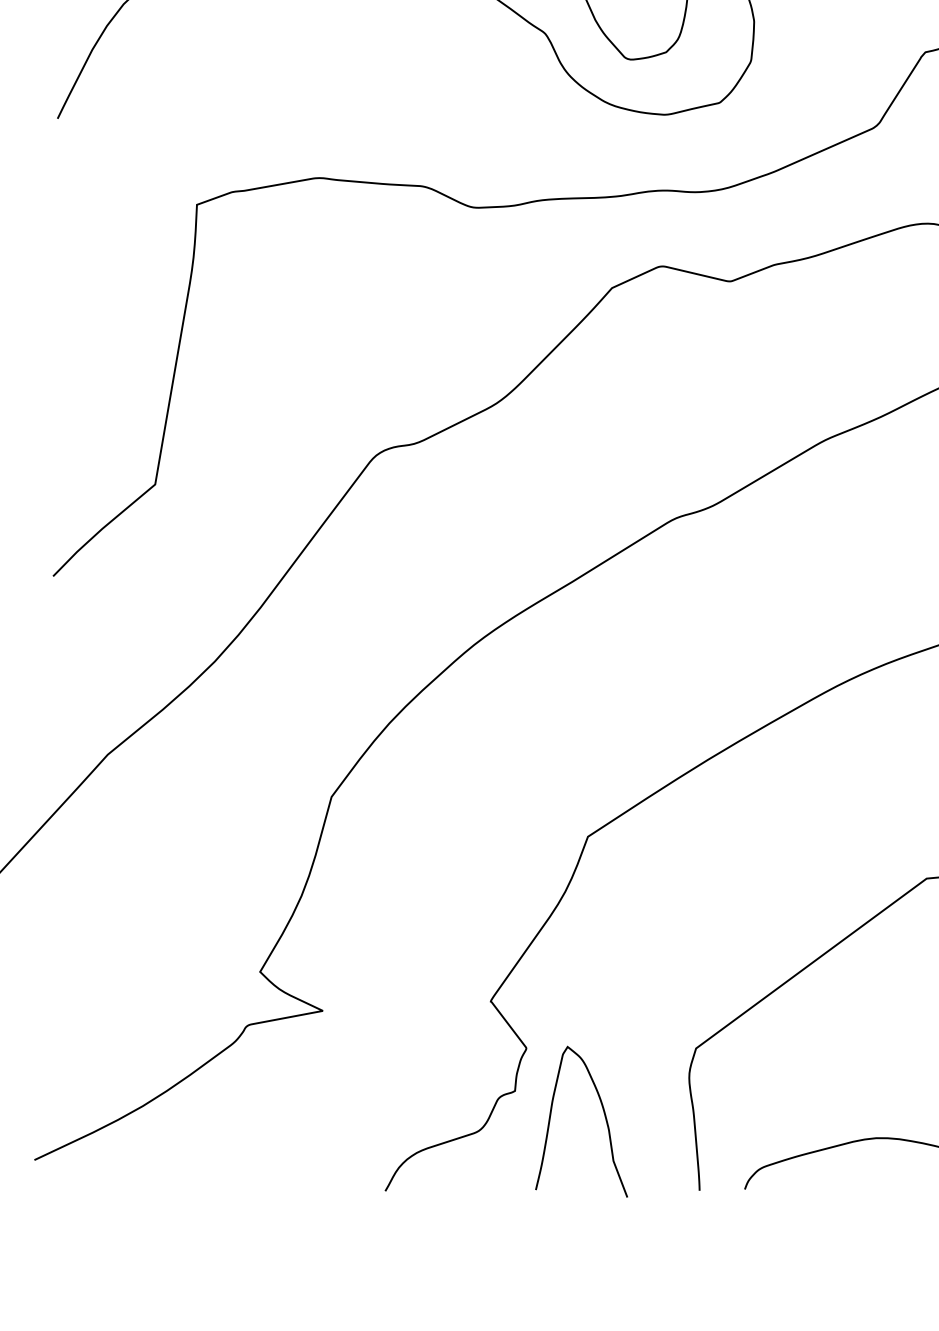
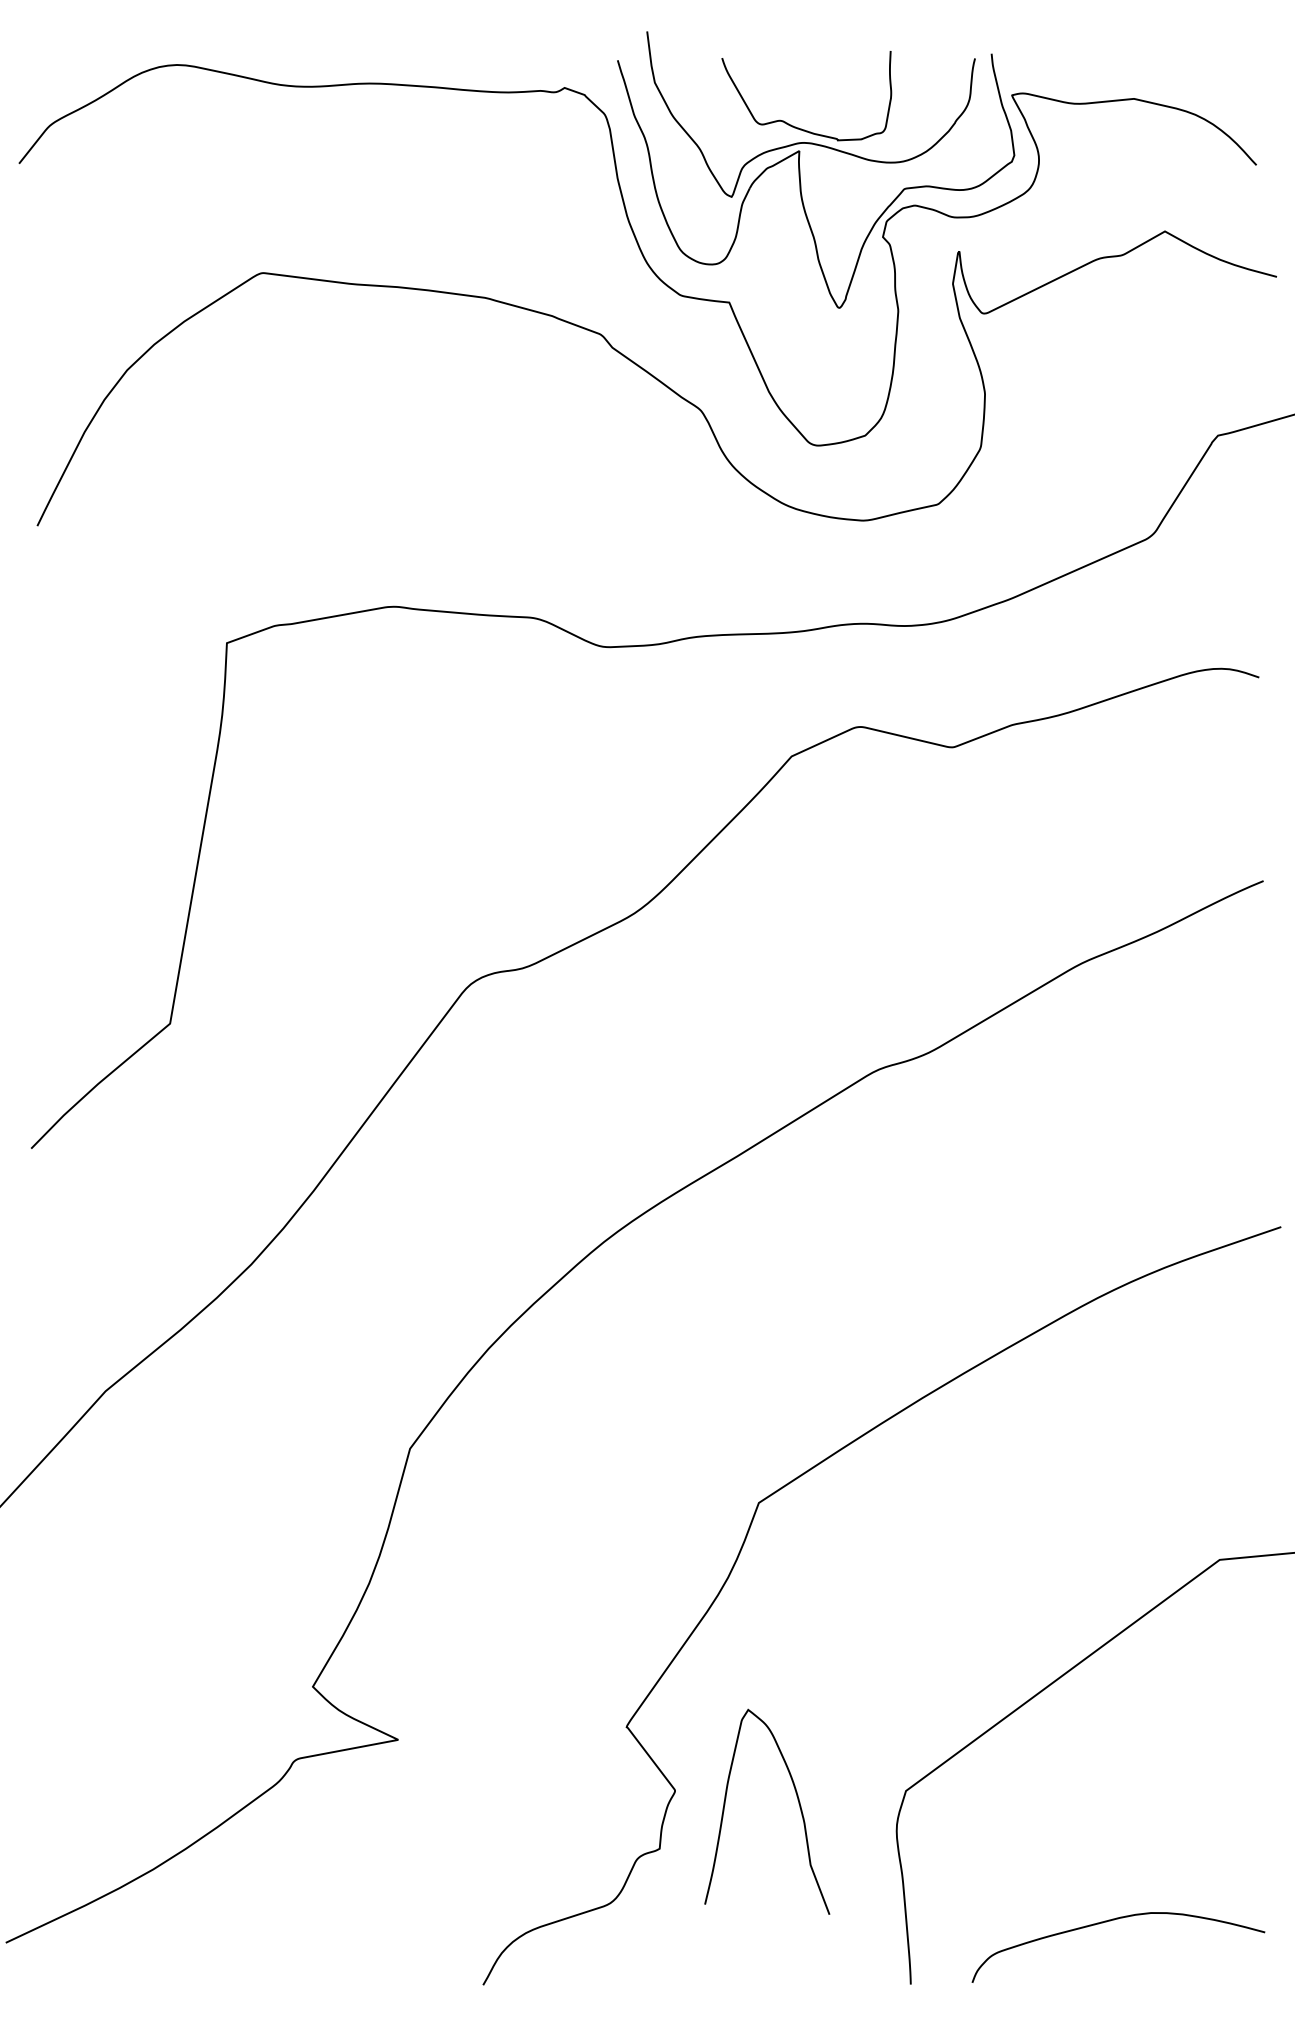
curve: (603, 1113) -> (797, 1800), moved

